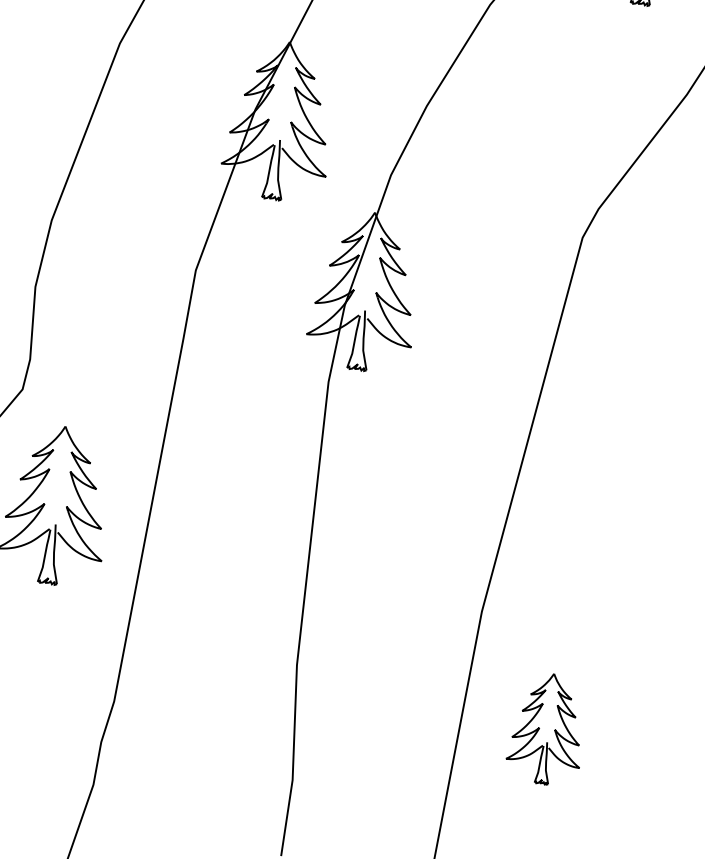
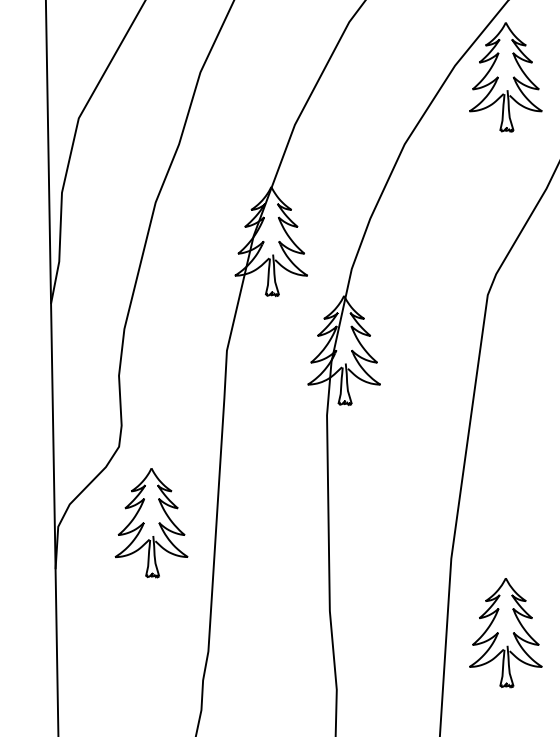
part: (546, 729) -> (505, 633), size x1.43

